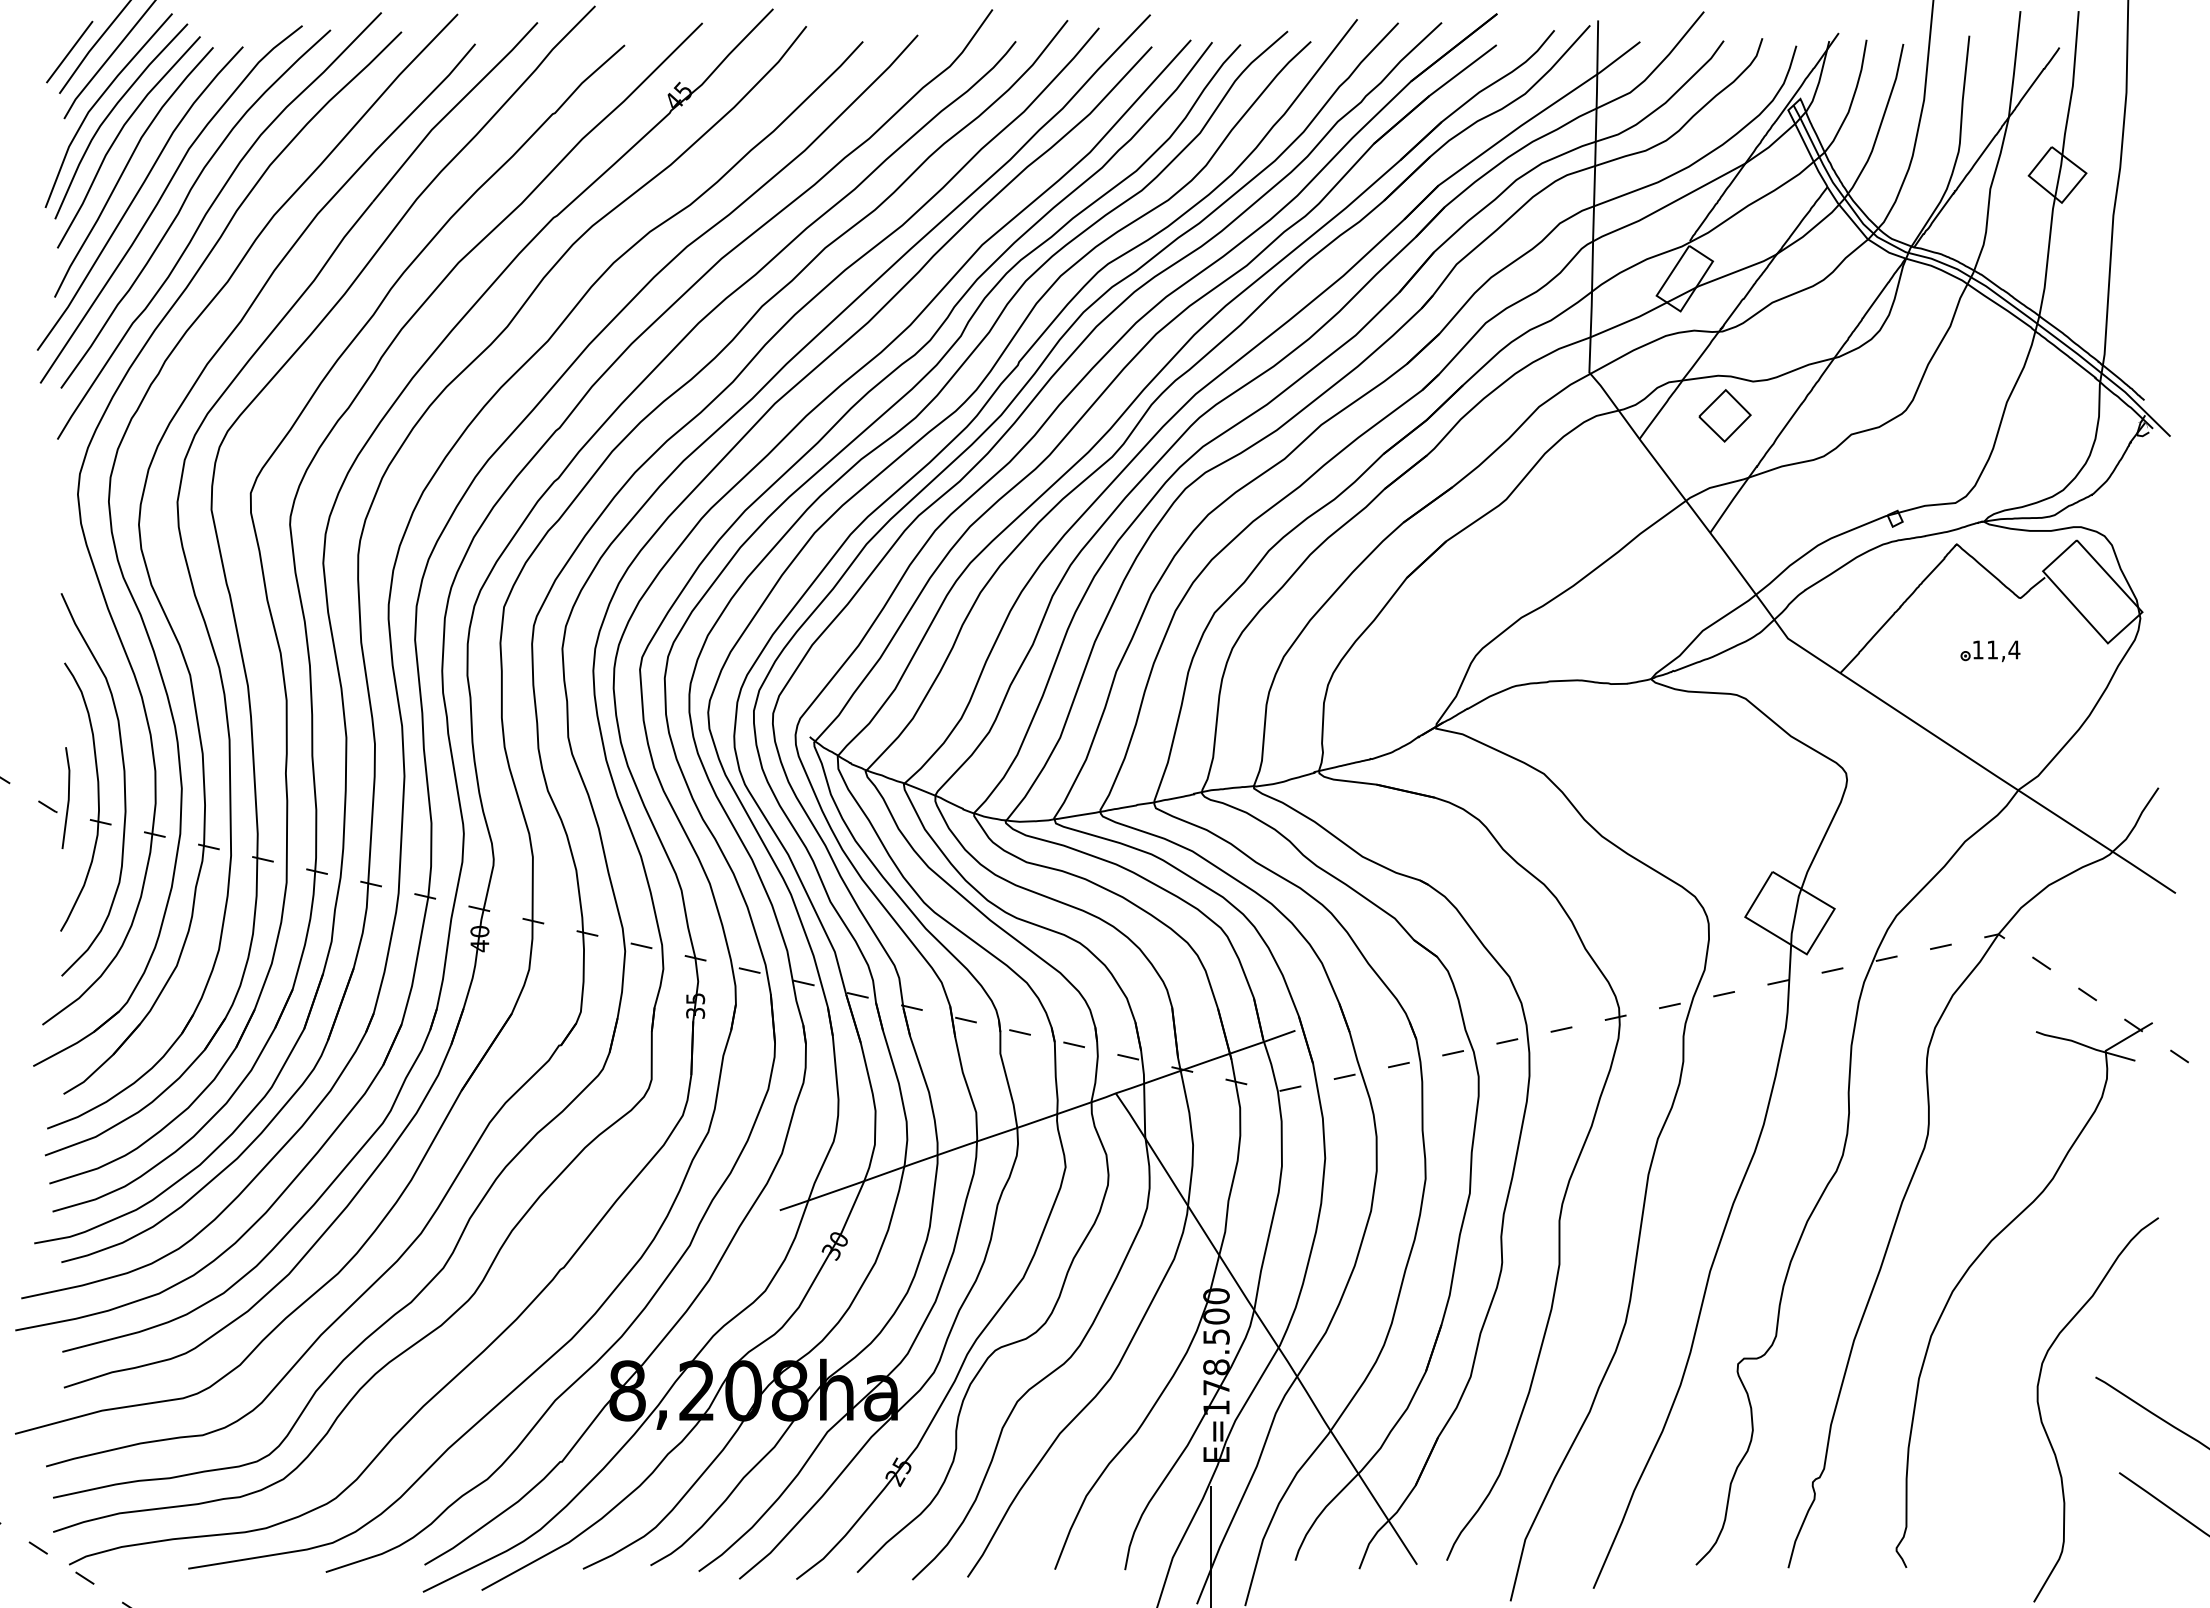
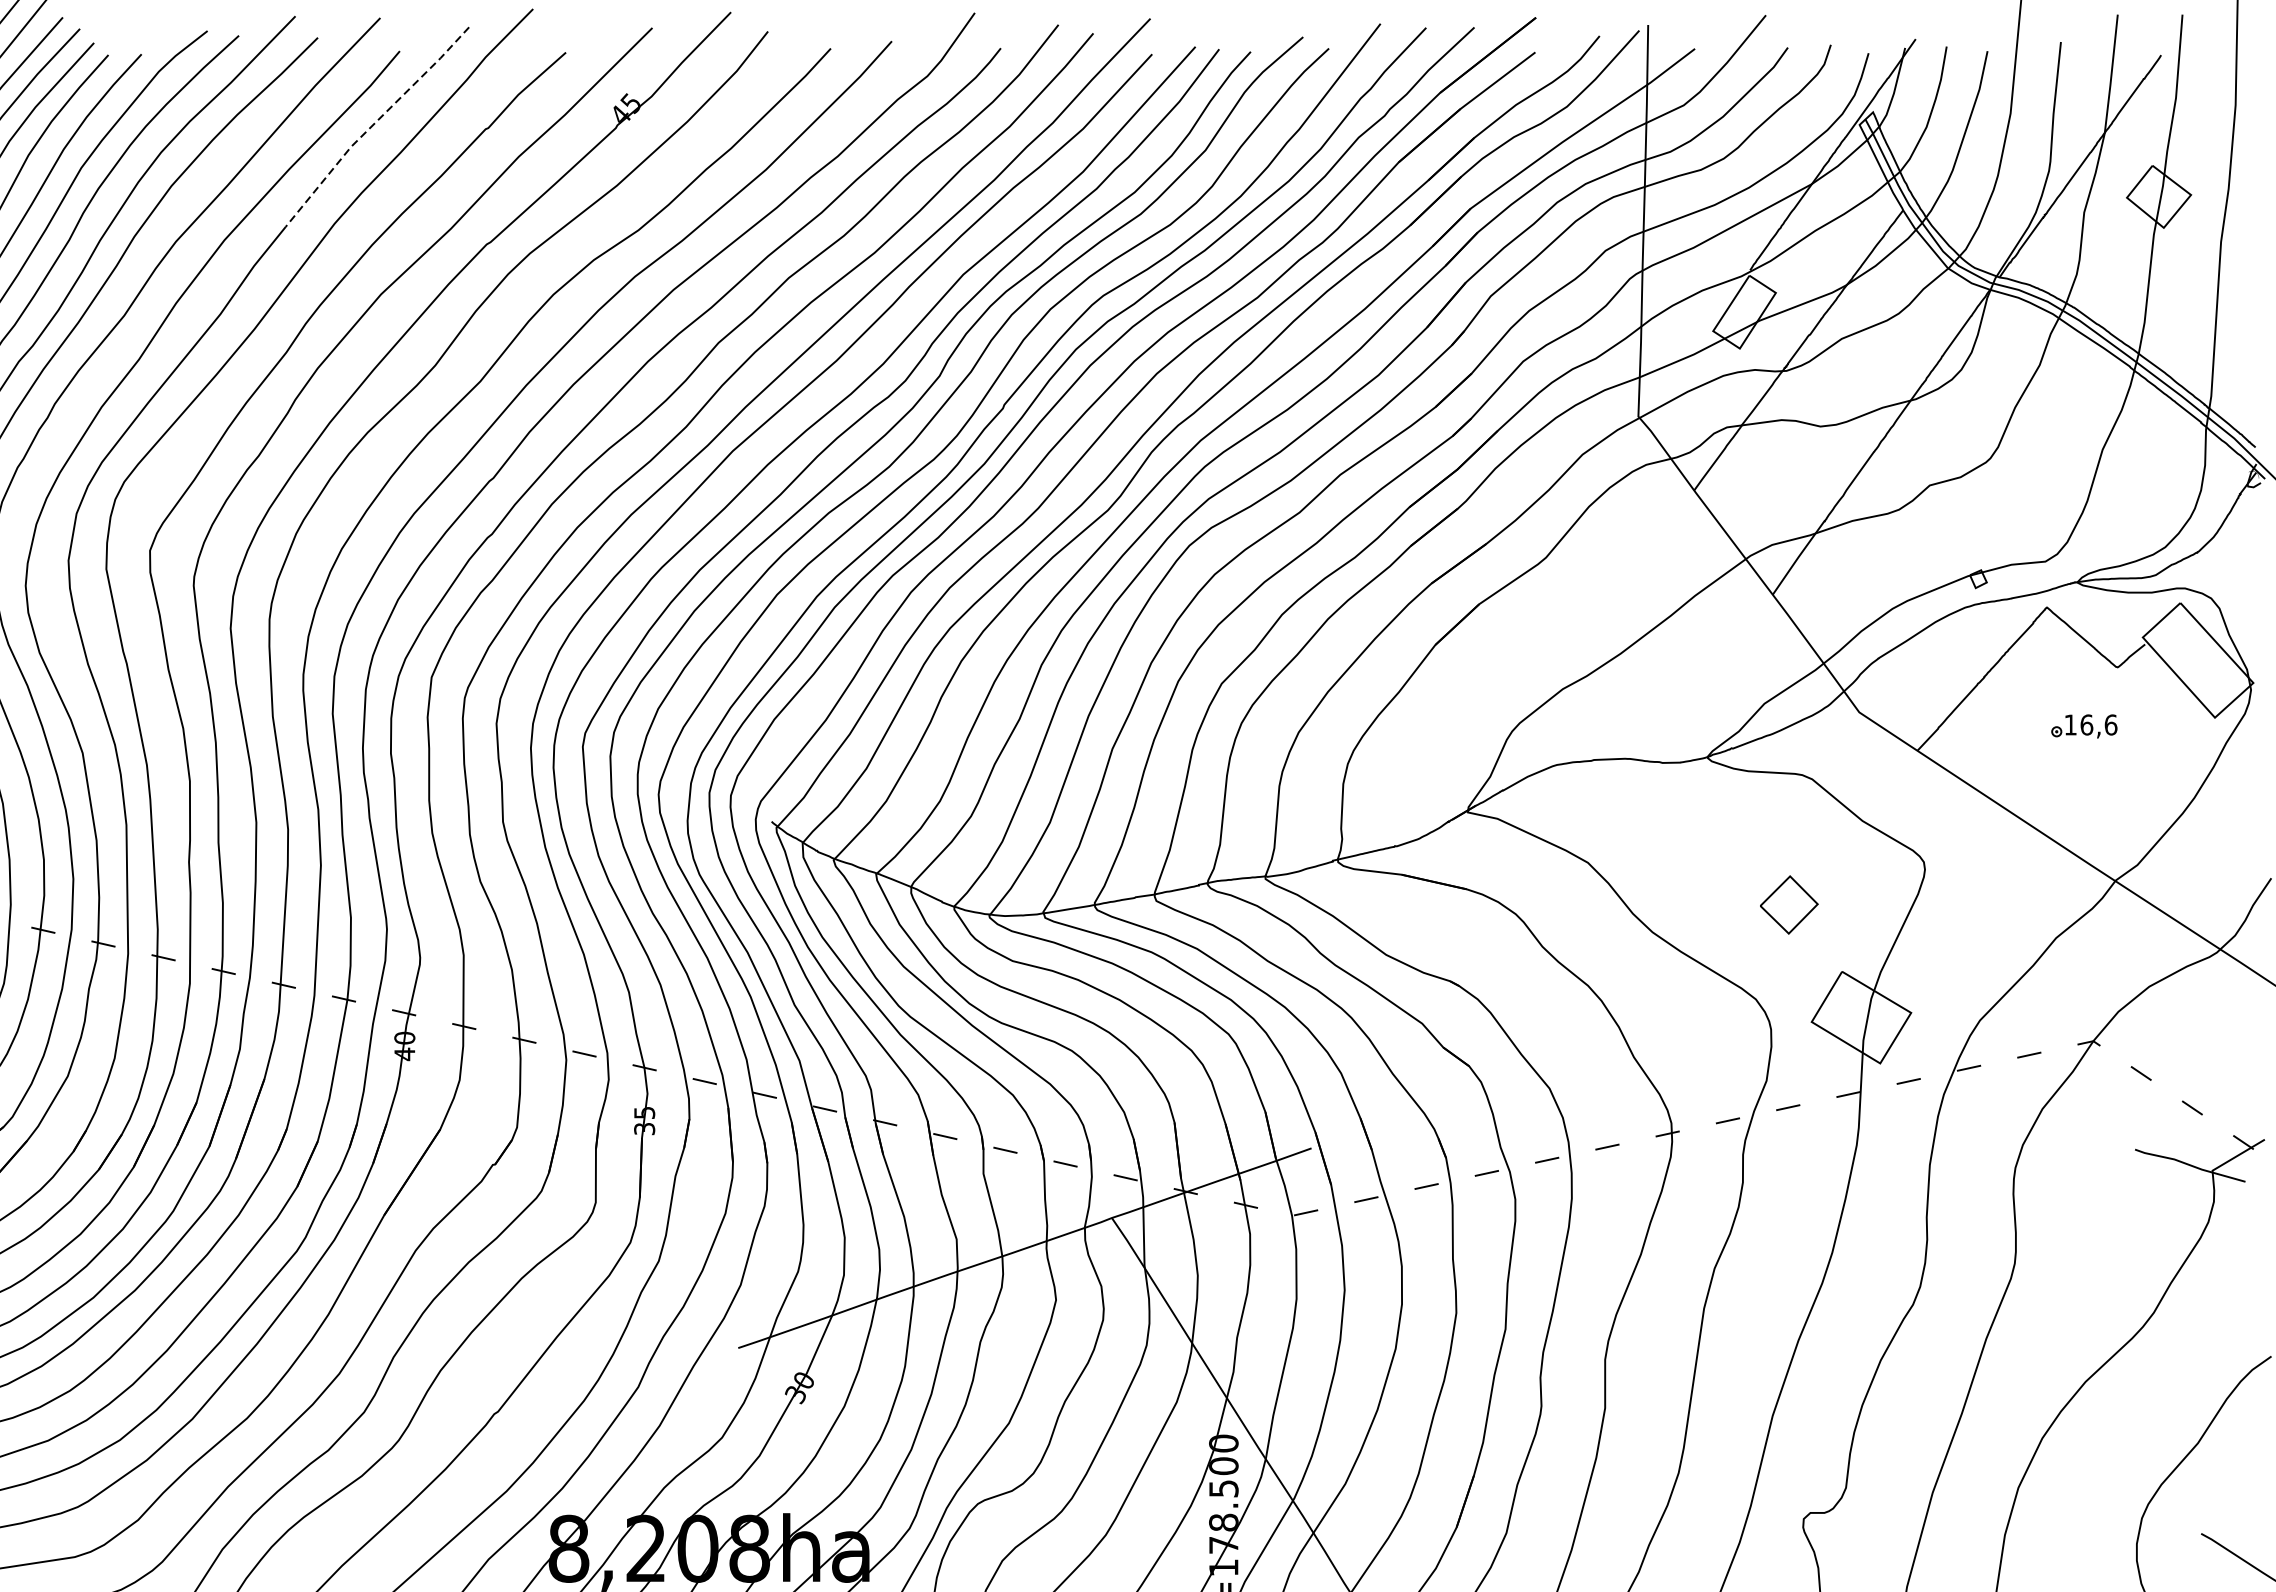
line: (452, 109) -> (374, 124), solid -> dashed
part: (1724, 415) -> (1788, 904), moved
text: (2003, 649) -> (2098, 724), 11,4 -> 16,6

